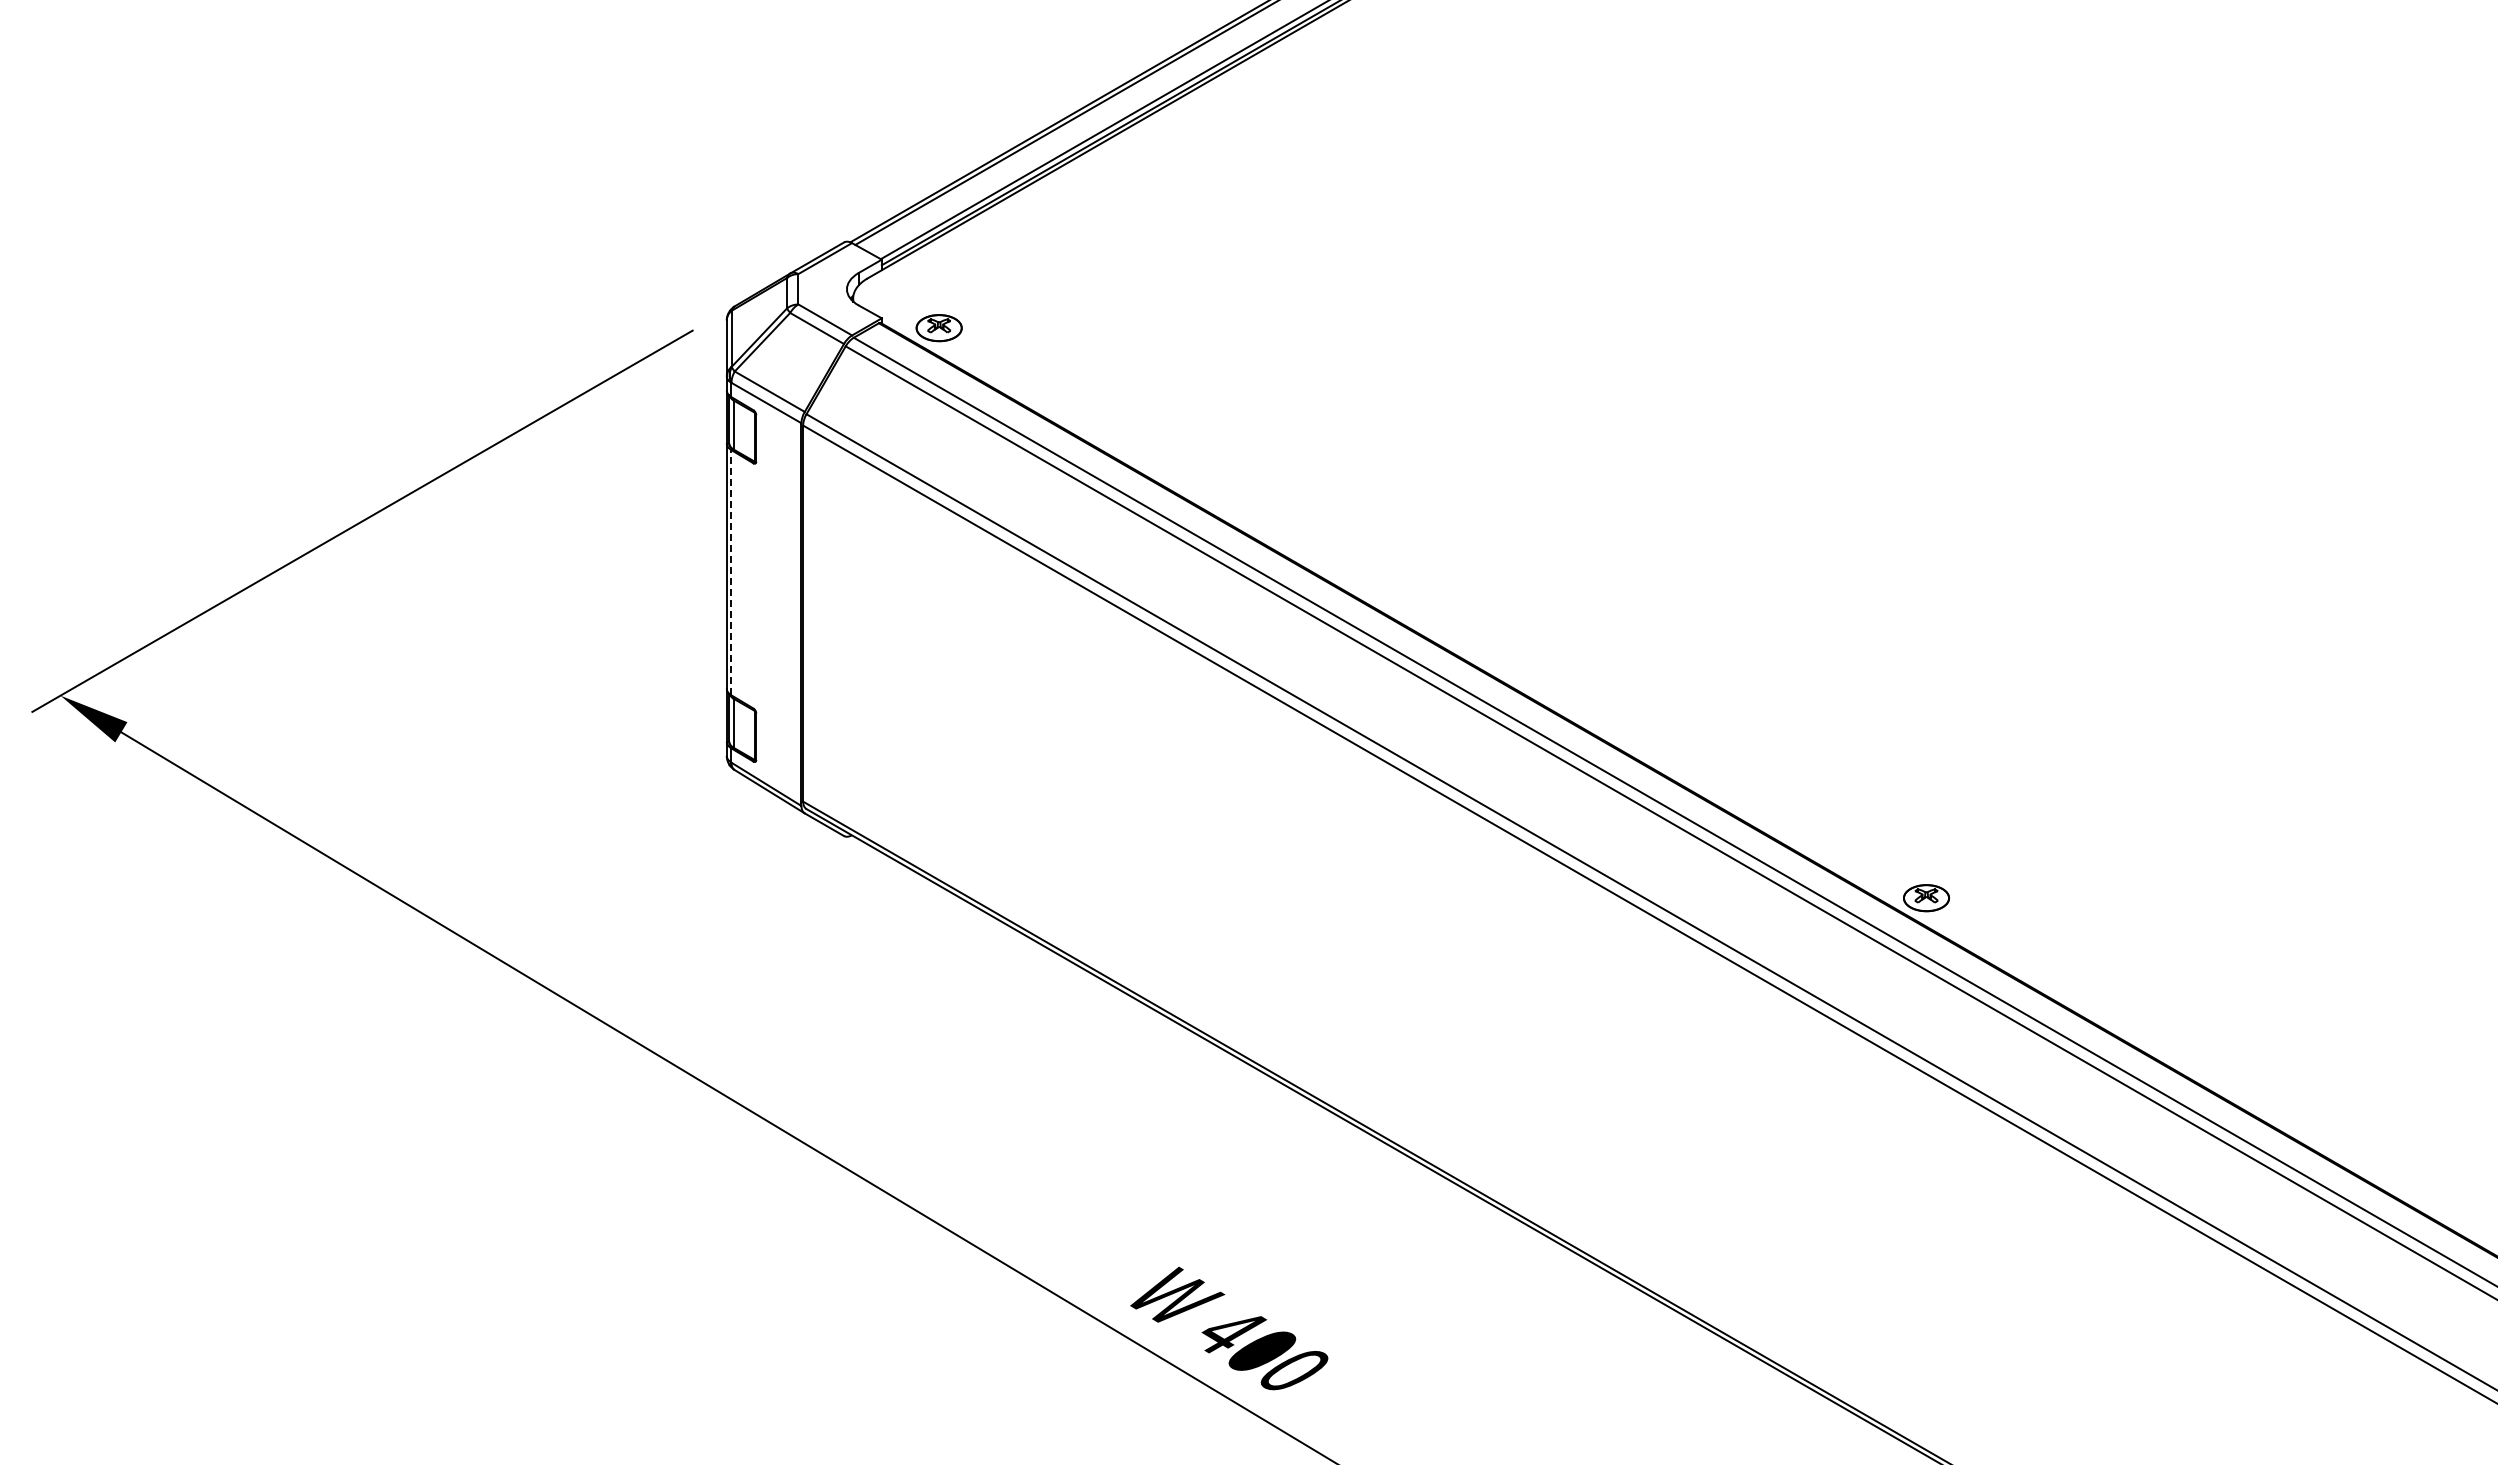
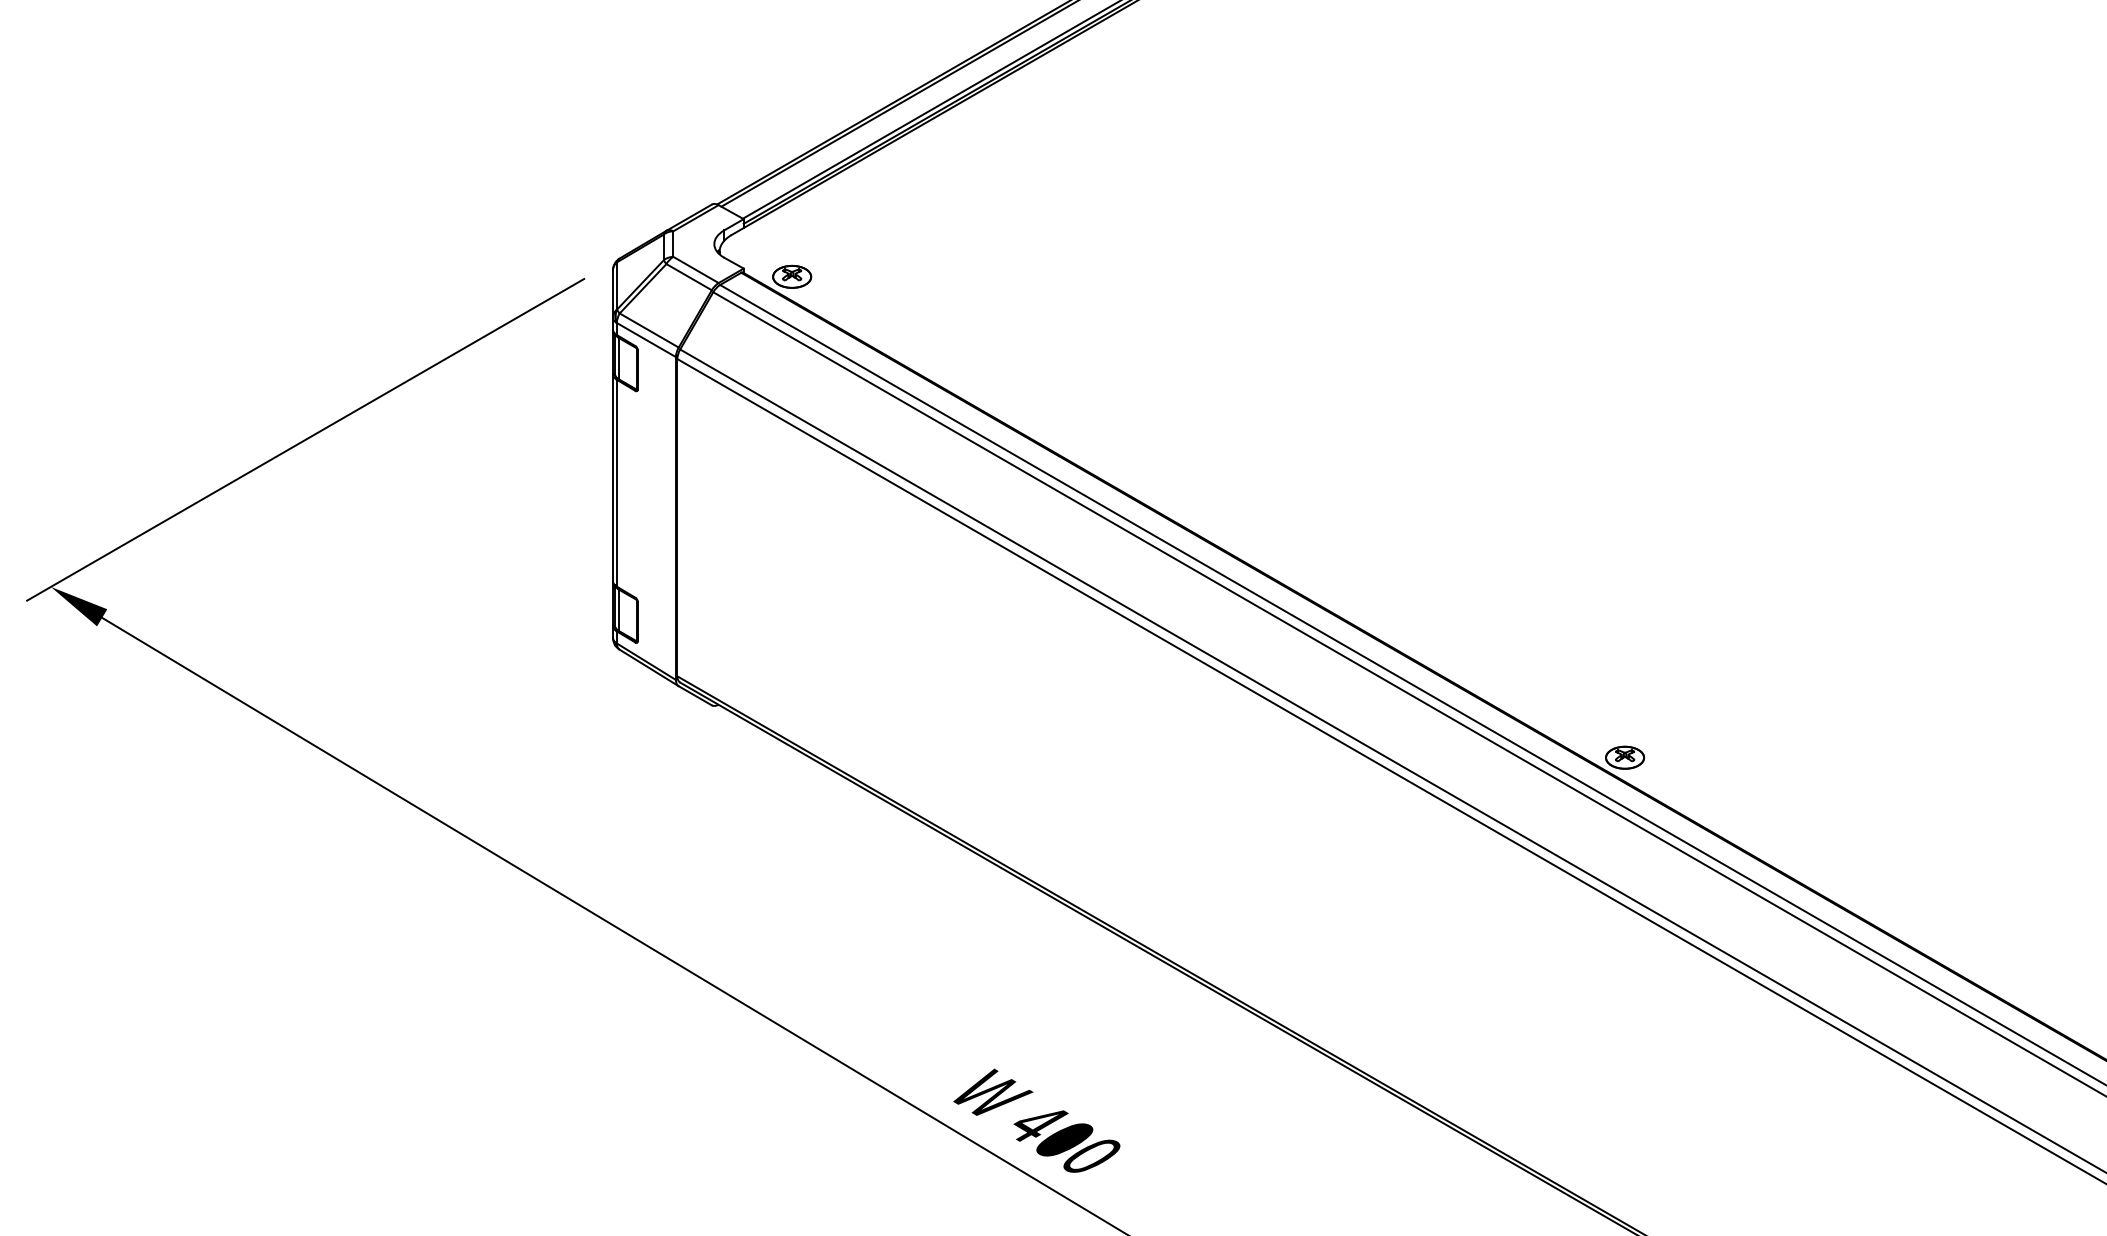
line: (731, 572) -> (616, 483), dashed -> solid

